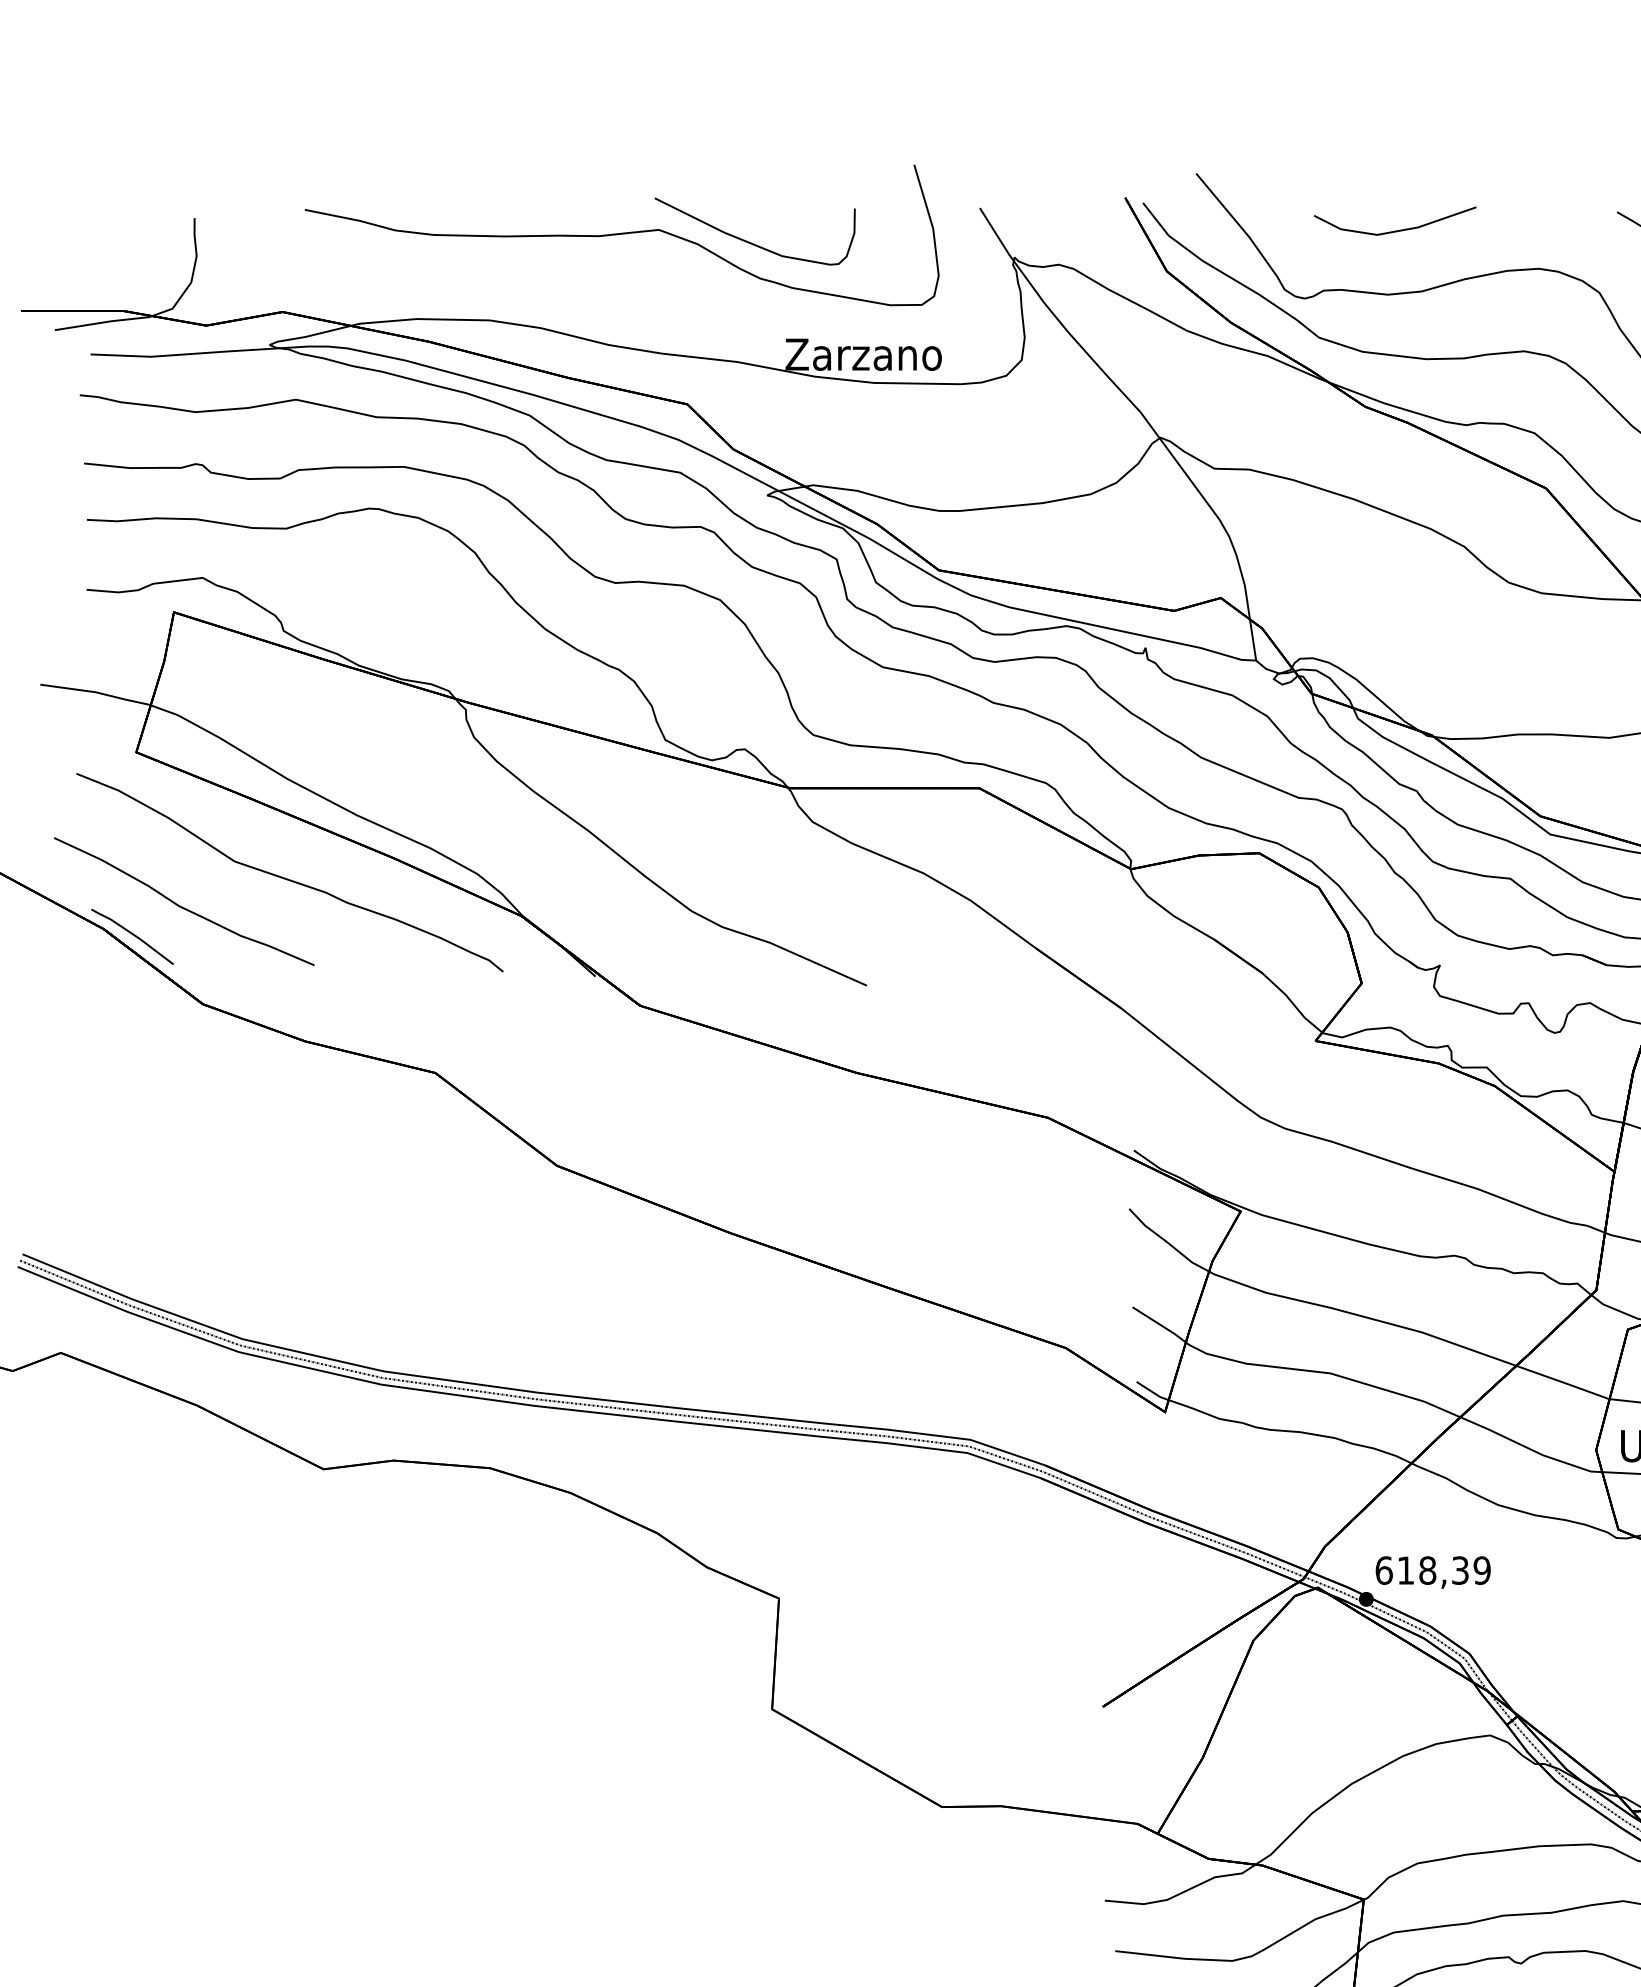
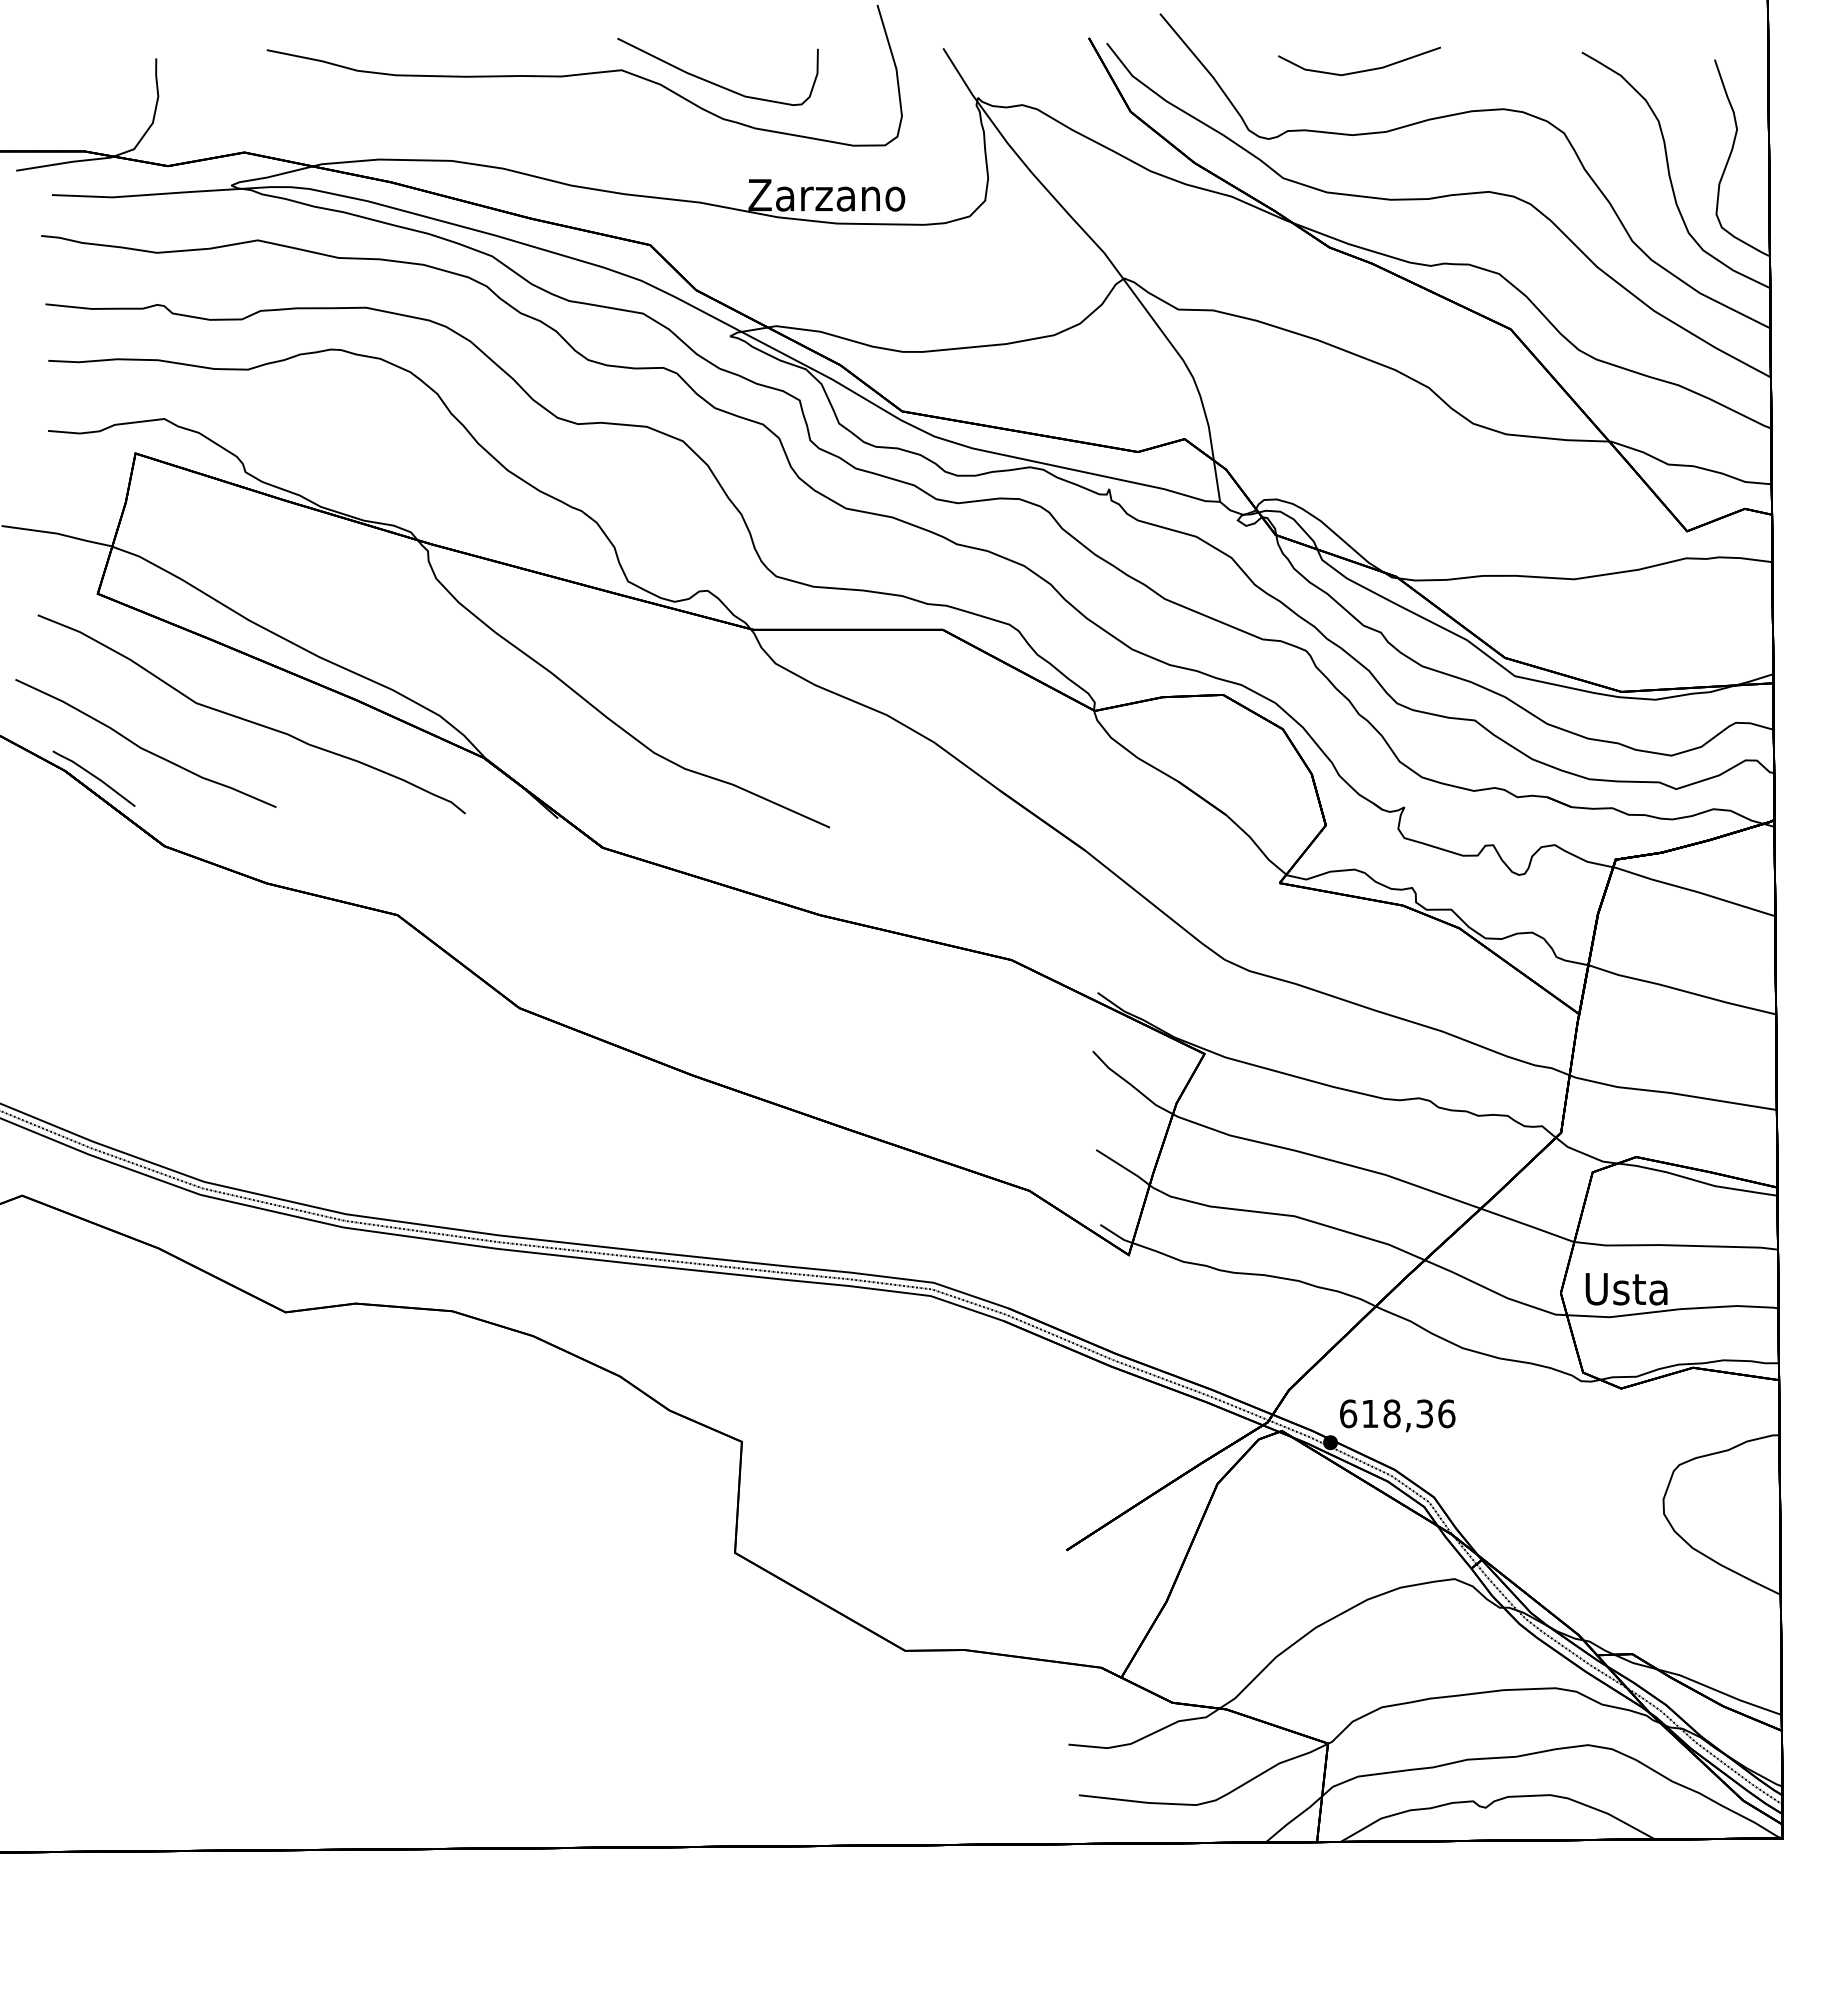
text: (1482, 1570) -> (1446, 1413), 618,39 -> 618,36

